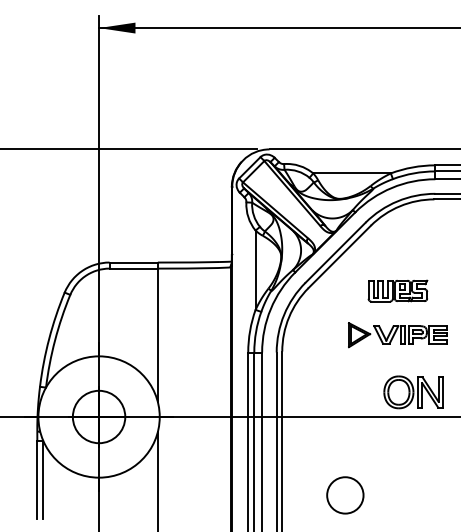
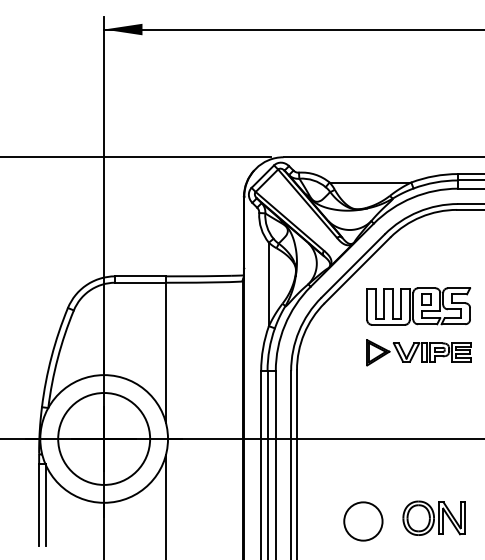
part: (397, 290) -> (418, 305), size x1.67
part: (413, 392) -> (434, 518), moved
circle: (98, 416) -> (103, 438), size x1.67

